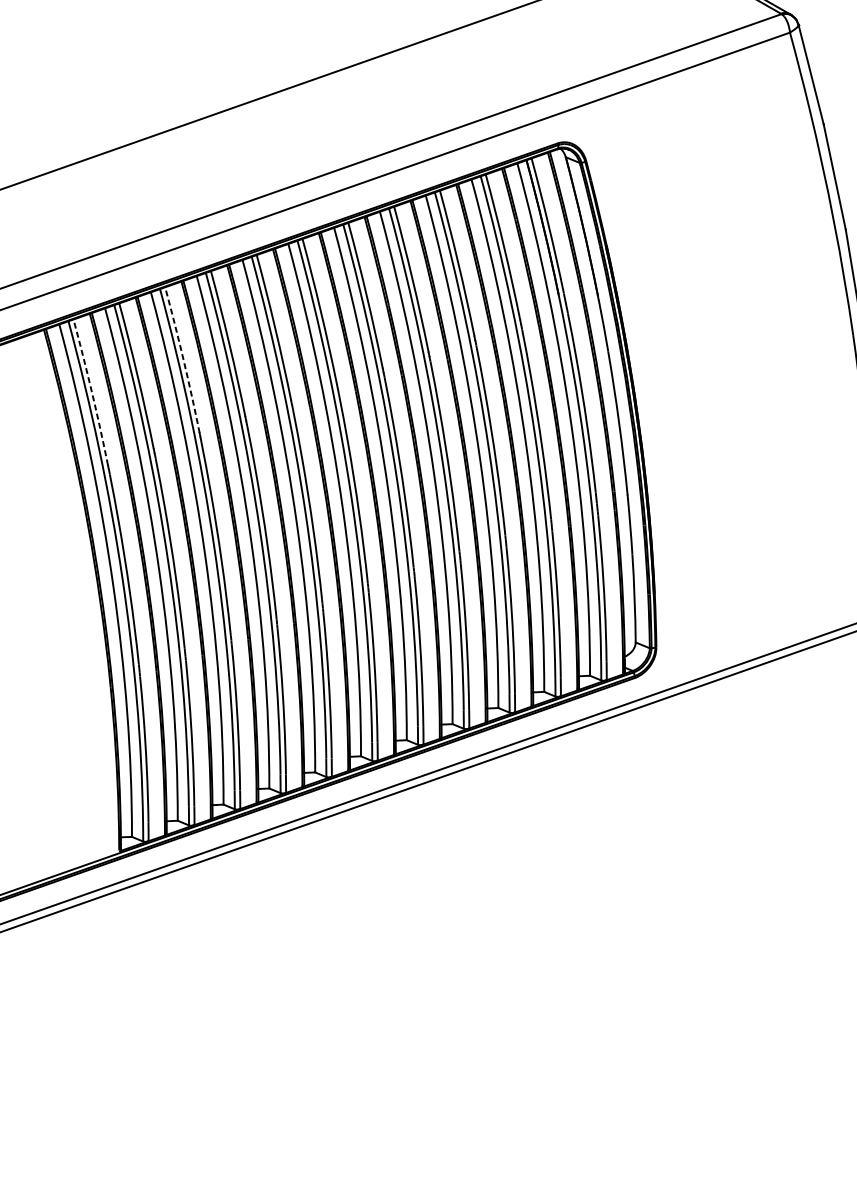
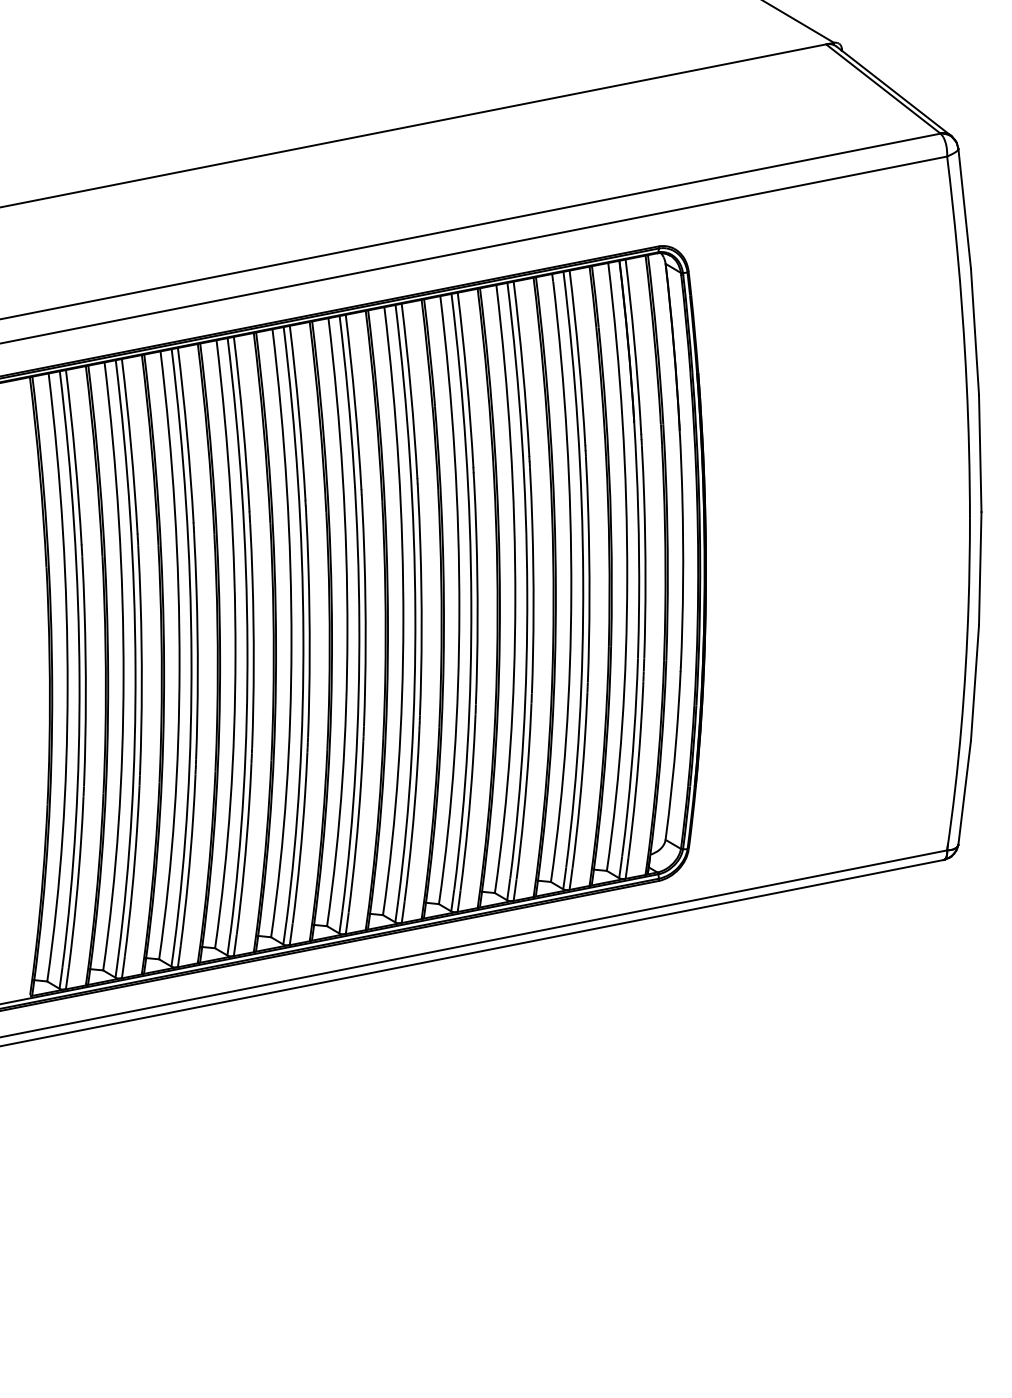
arc: (183, 359) -> (187, 435), dashed -> solid
arc: (92, 391) -> (75, 457), dashed -> solid

